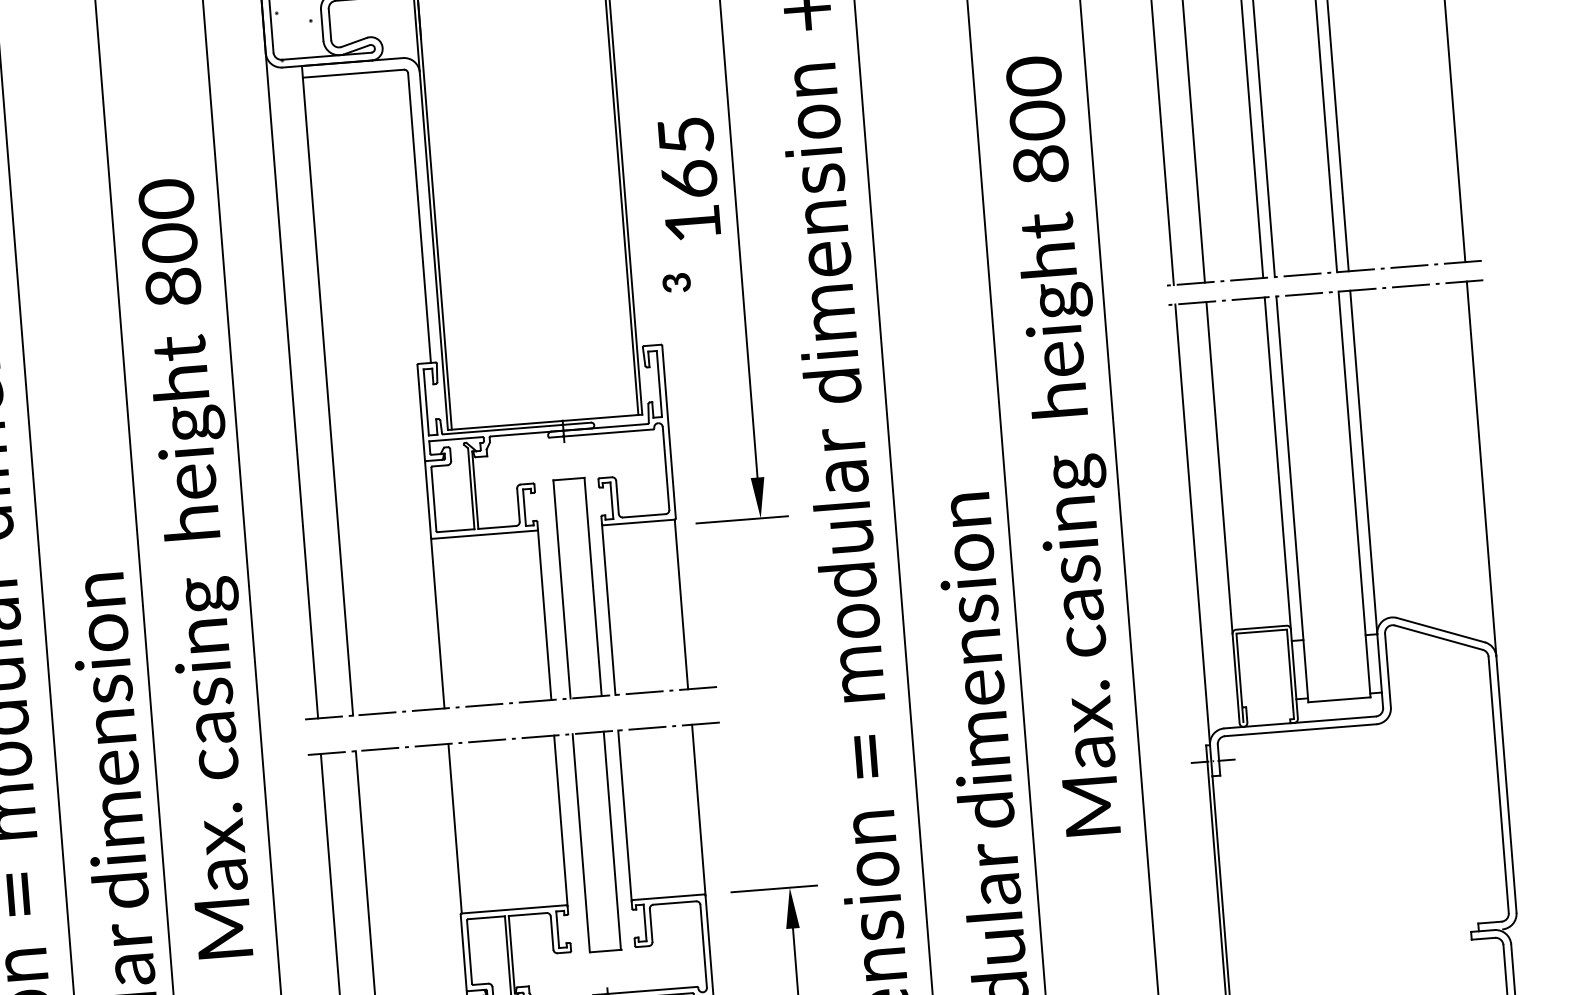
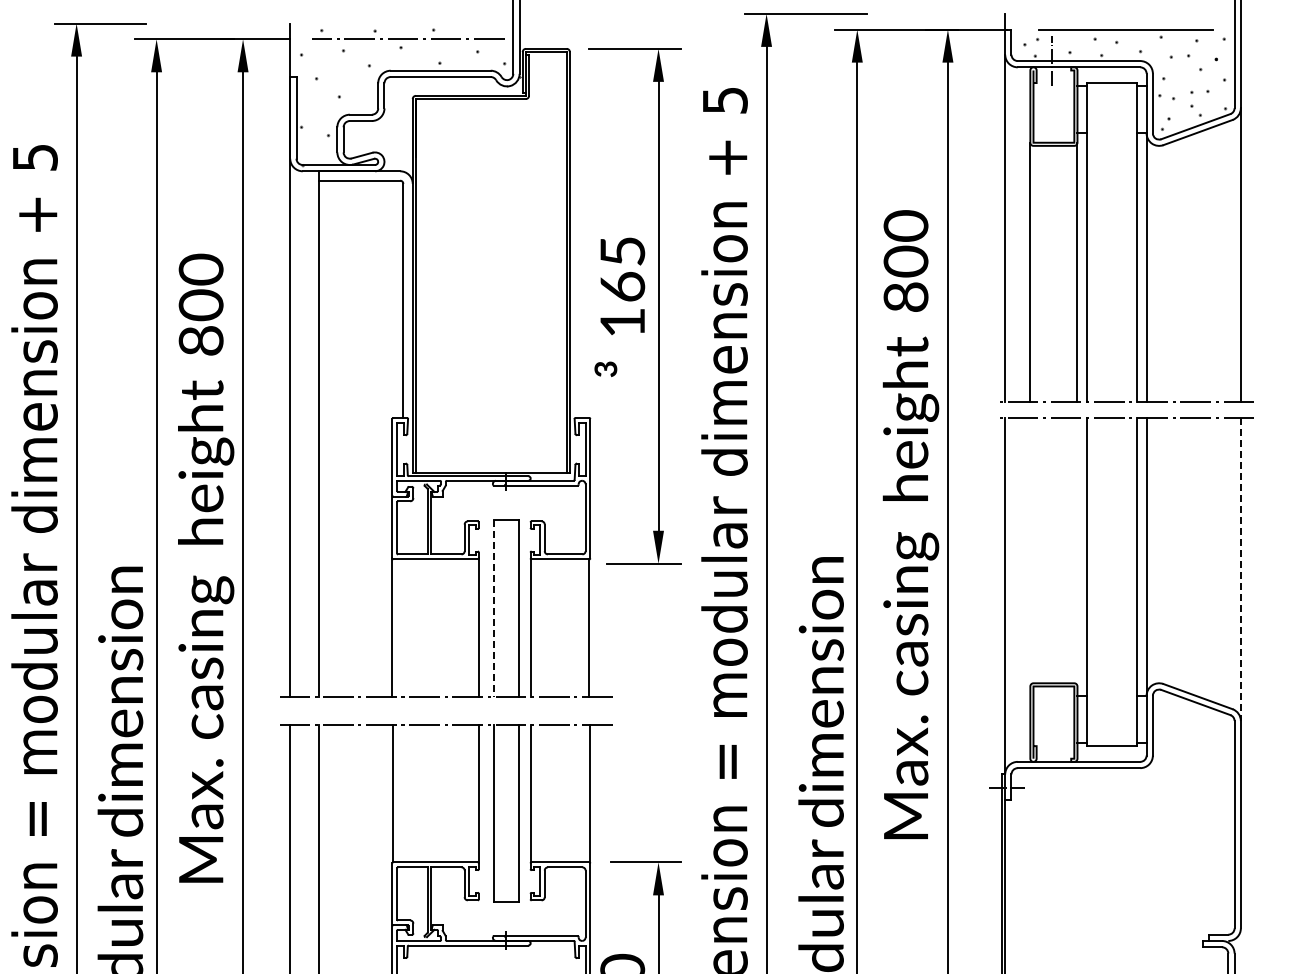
line: (1277, 463) -> (1077, 552), removed
line: (1219, 468) -> (1030, 552), removed
line: (1481, 470) -> (1240, 570), solid -> dashed
line: (562, 589) -> (494, 608), solid -> dashed

